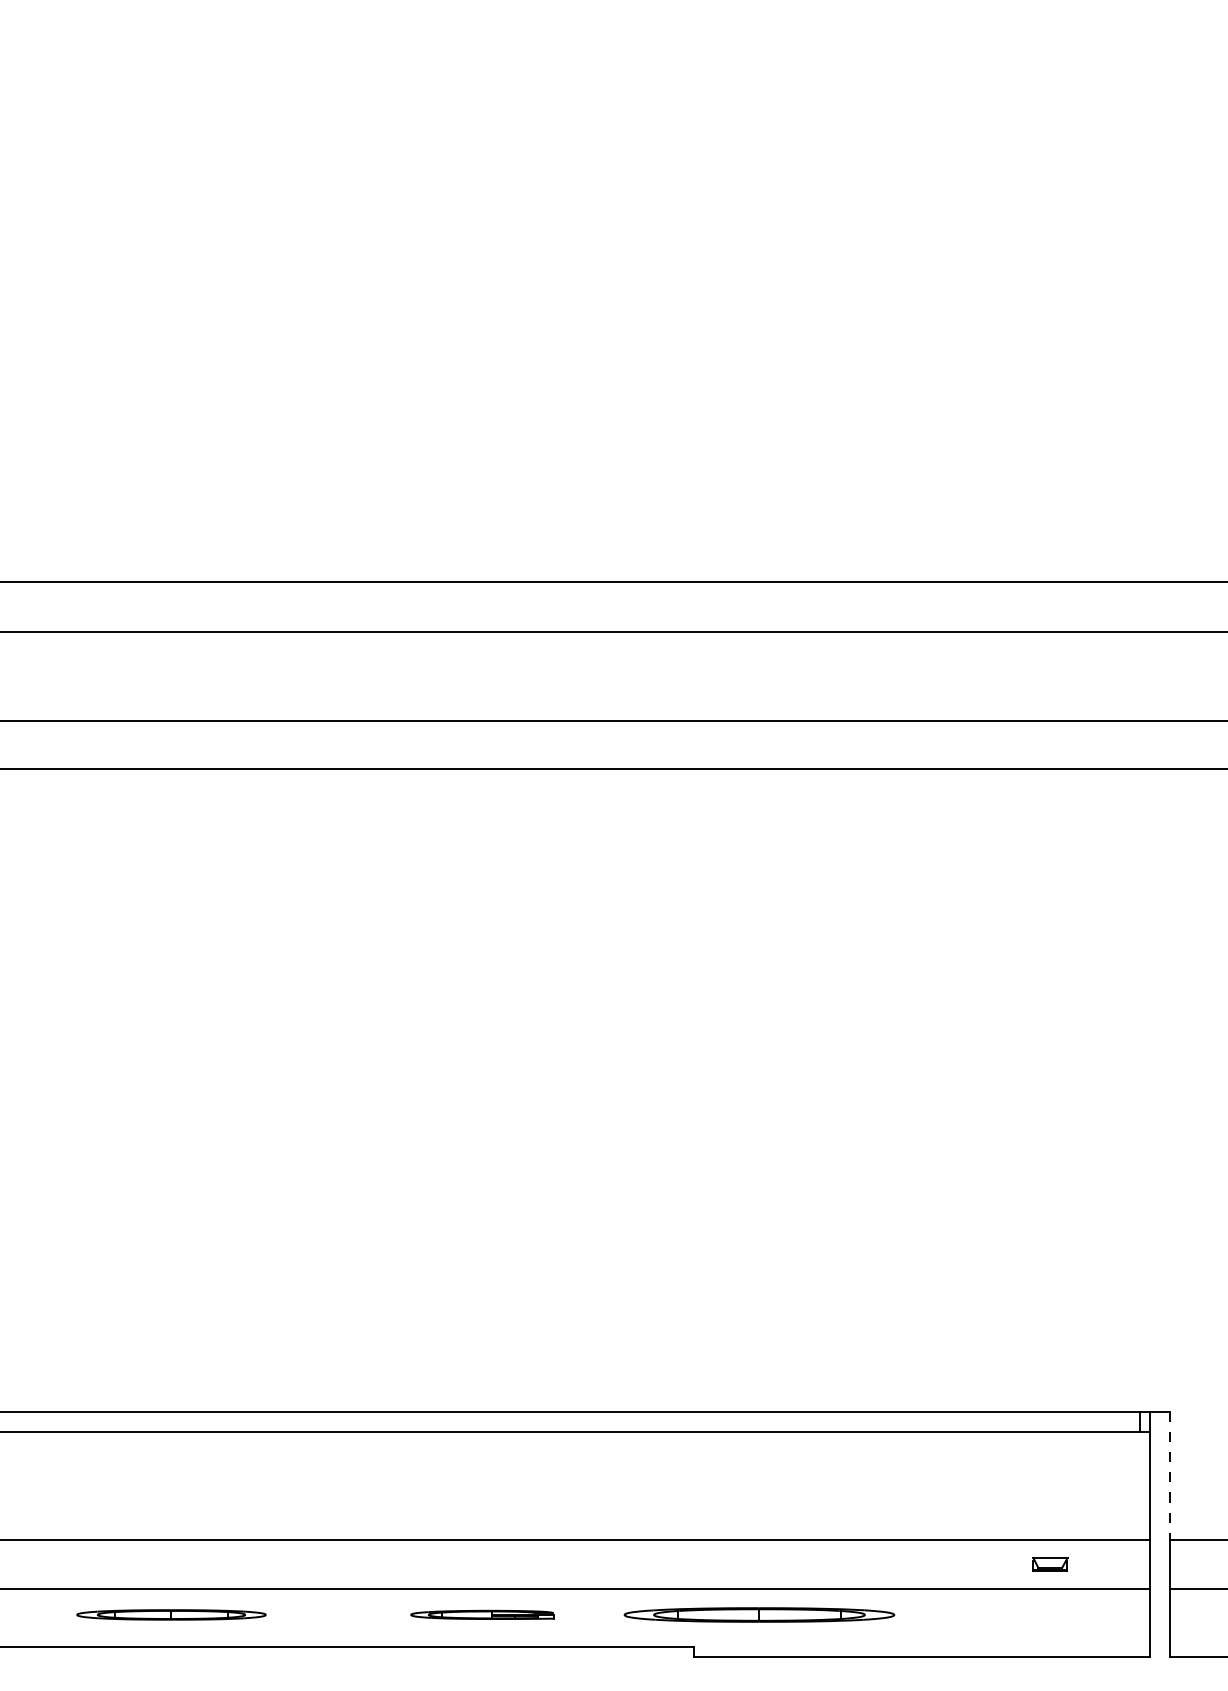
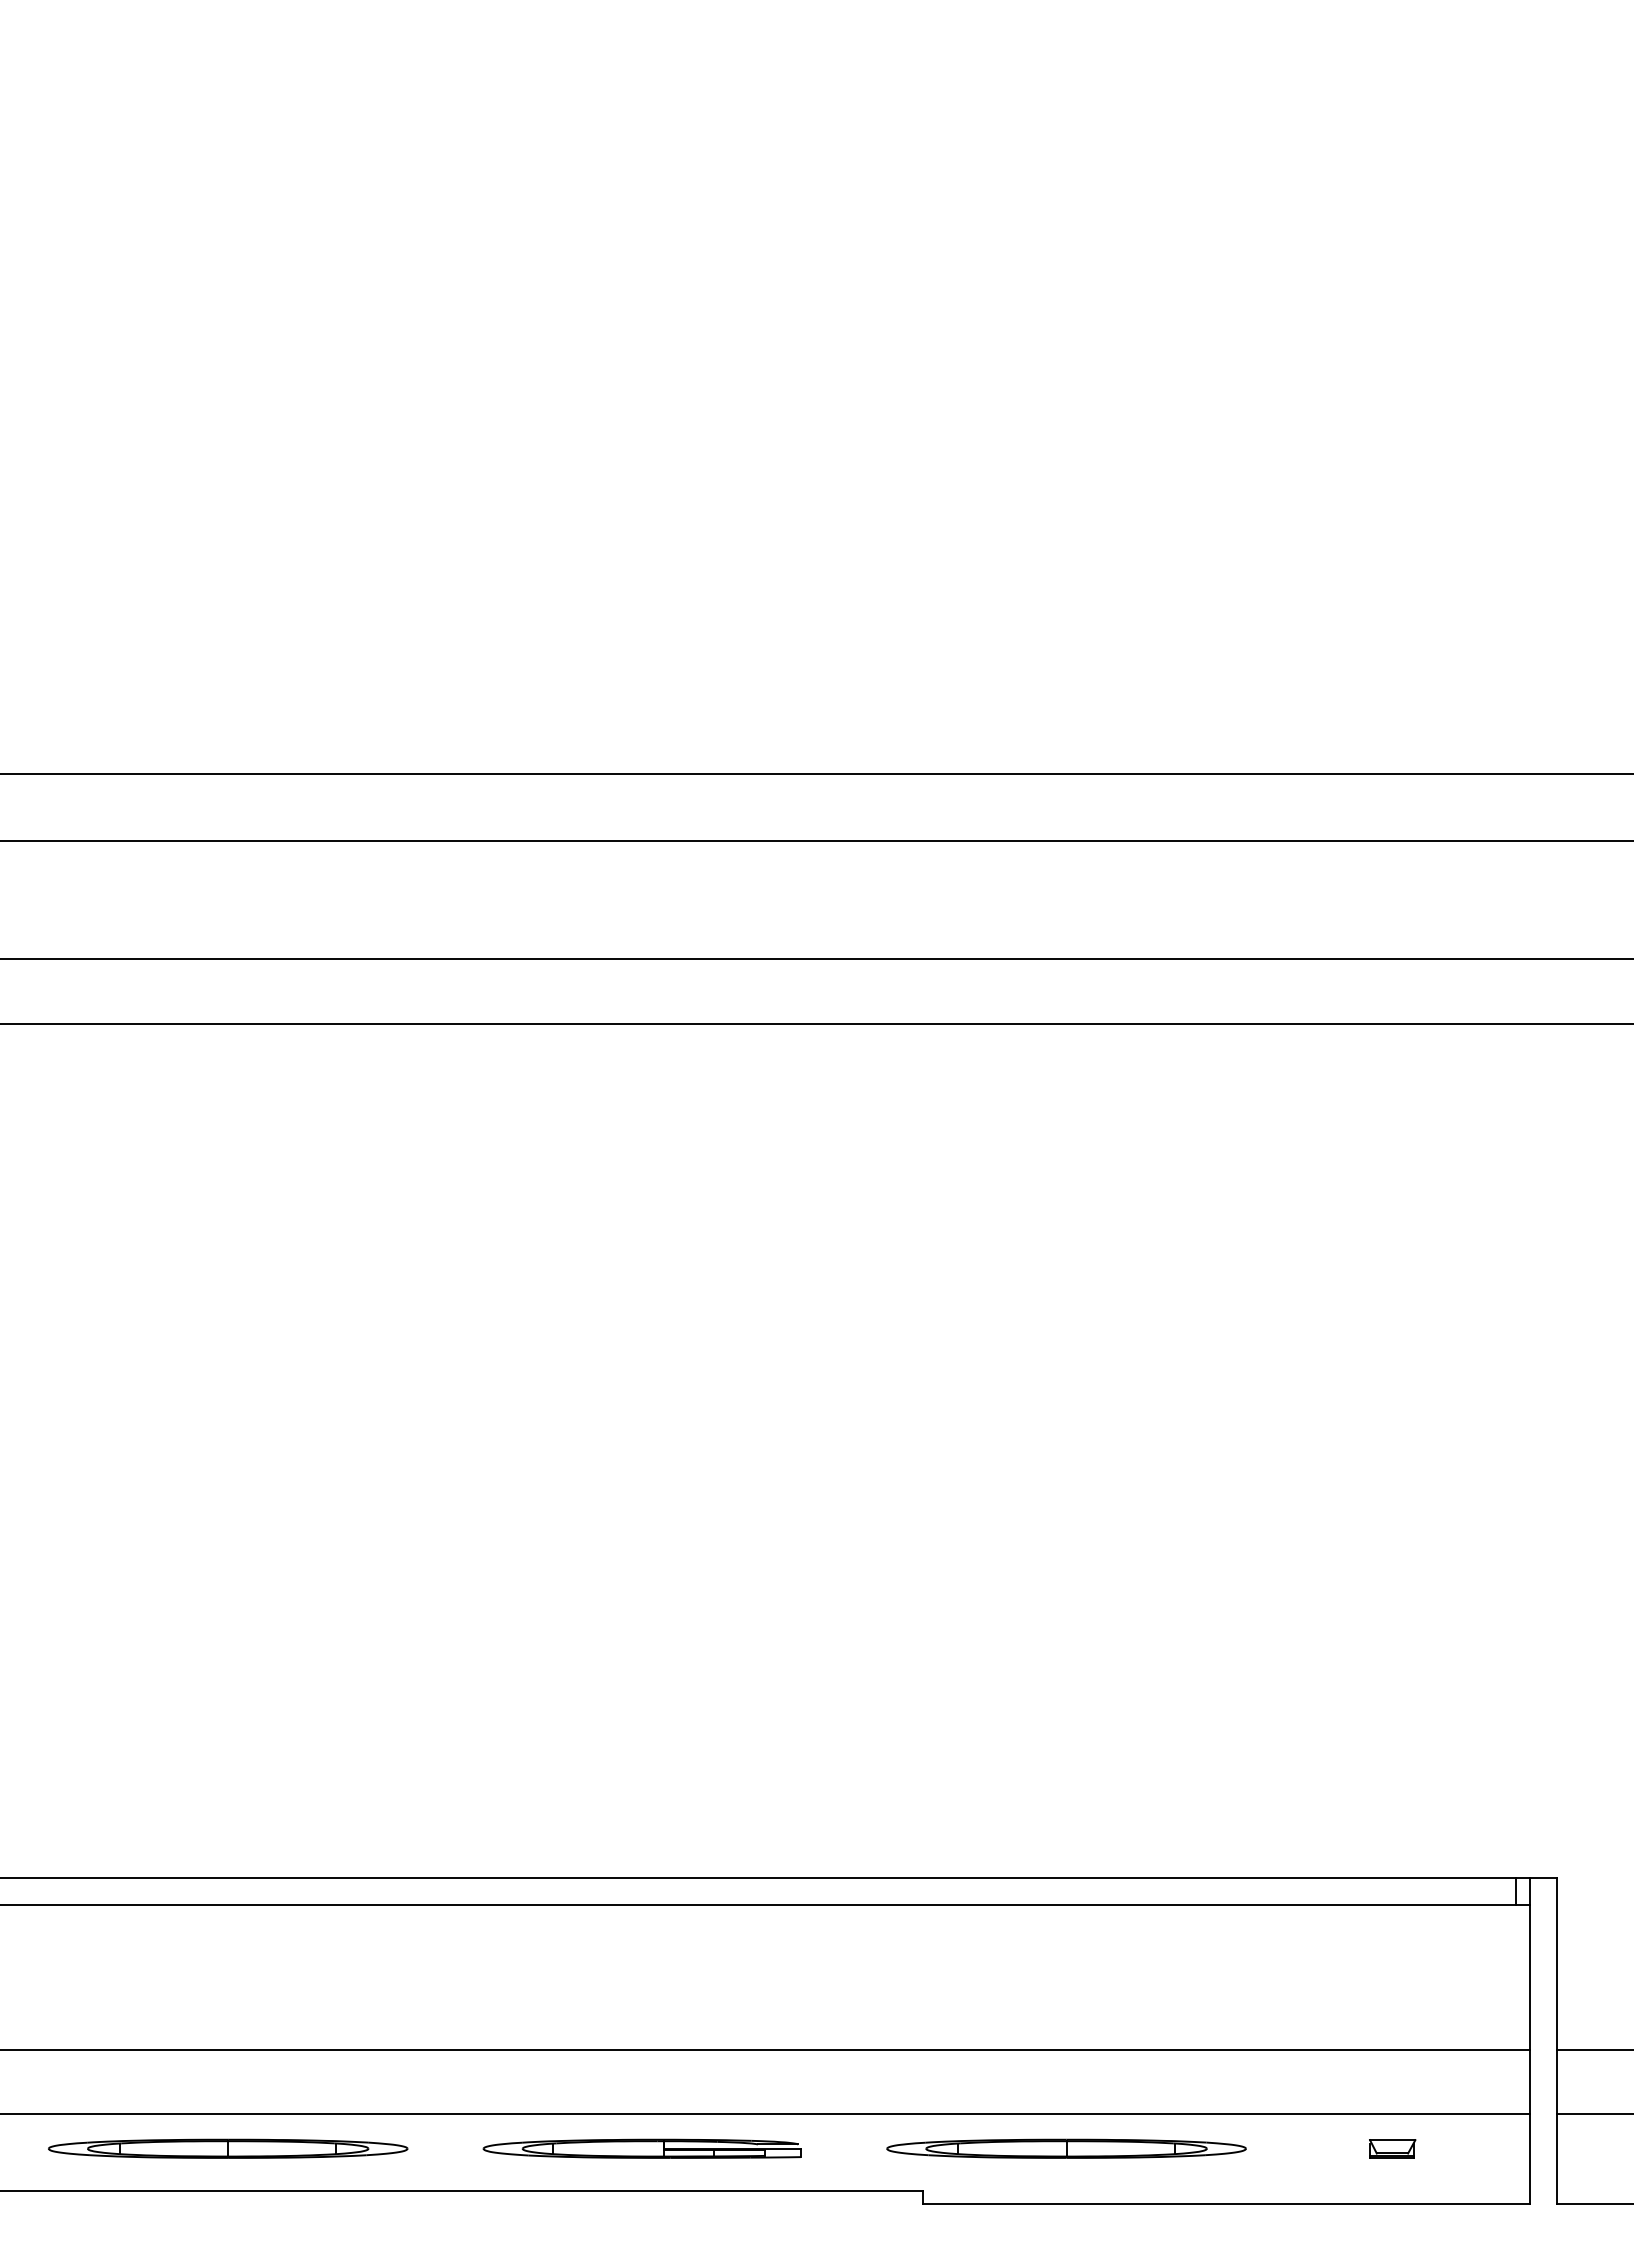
line: (1169, 1475) -> (1556, 1963), dashed -> solid
part: (1050, 1564) -> (1392, 2148), moved
part: (171, 1614) -> (228, 2148), size x1.43
part: (482, 1614) -> (641, 2148), size x1.67
part: (759, 1614) -> (1066, 2148), moved

